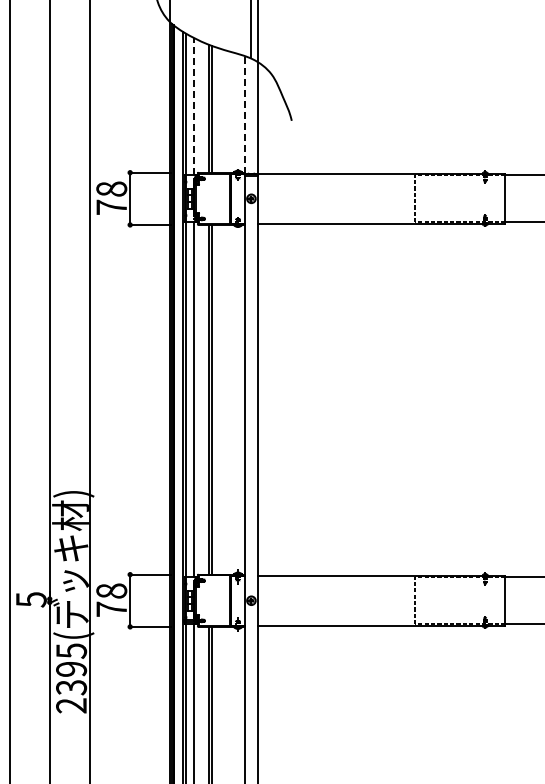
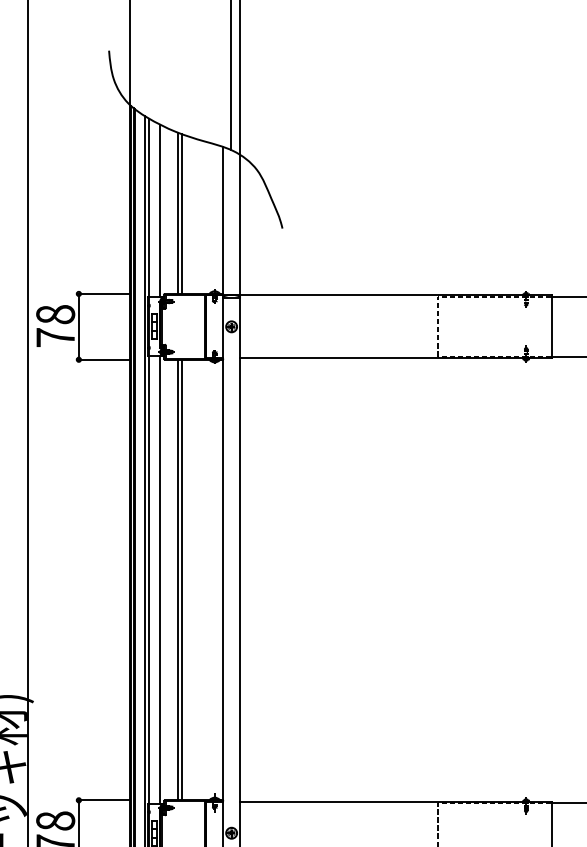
line: (194, 106) -> (159, 210), dashed -> solid
line: (244, 114) -> (222, 220), dashed -> solid

